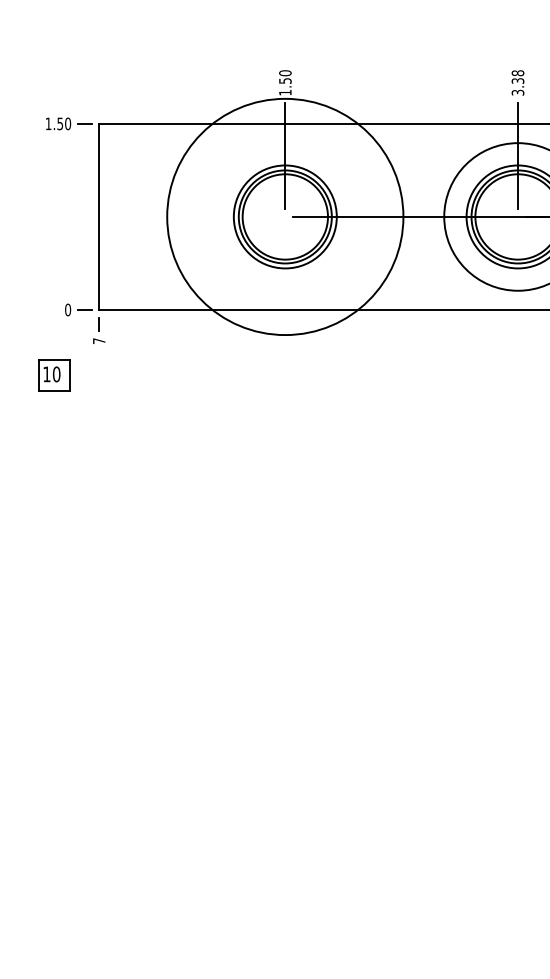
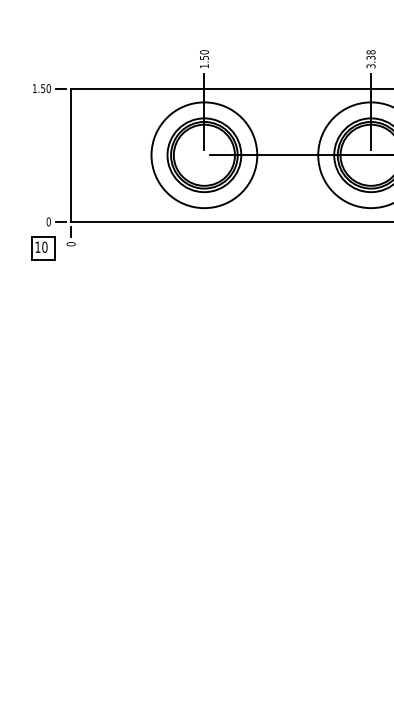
circle: (285, 216) -> (204, 154), size x0.62
text: (99, 341) -> (71, 244), 7 -> 0
part: (54, 375) -> (43, 248), moved

